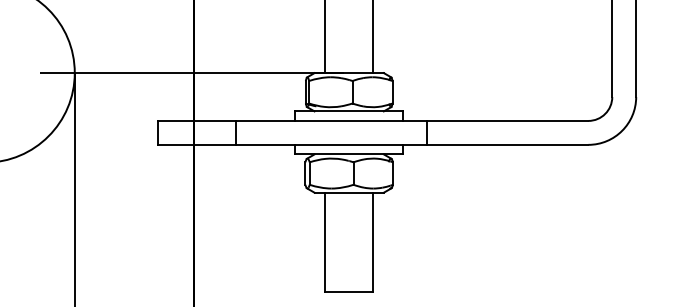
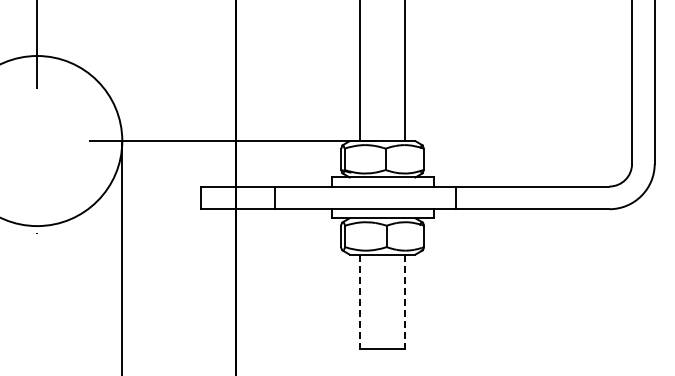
line: (324, 243) -> (359, 302), solid -> dashed
line: (373, 243) -> (405, 302), solid -> dashed

